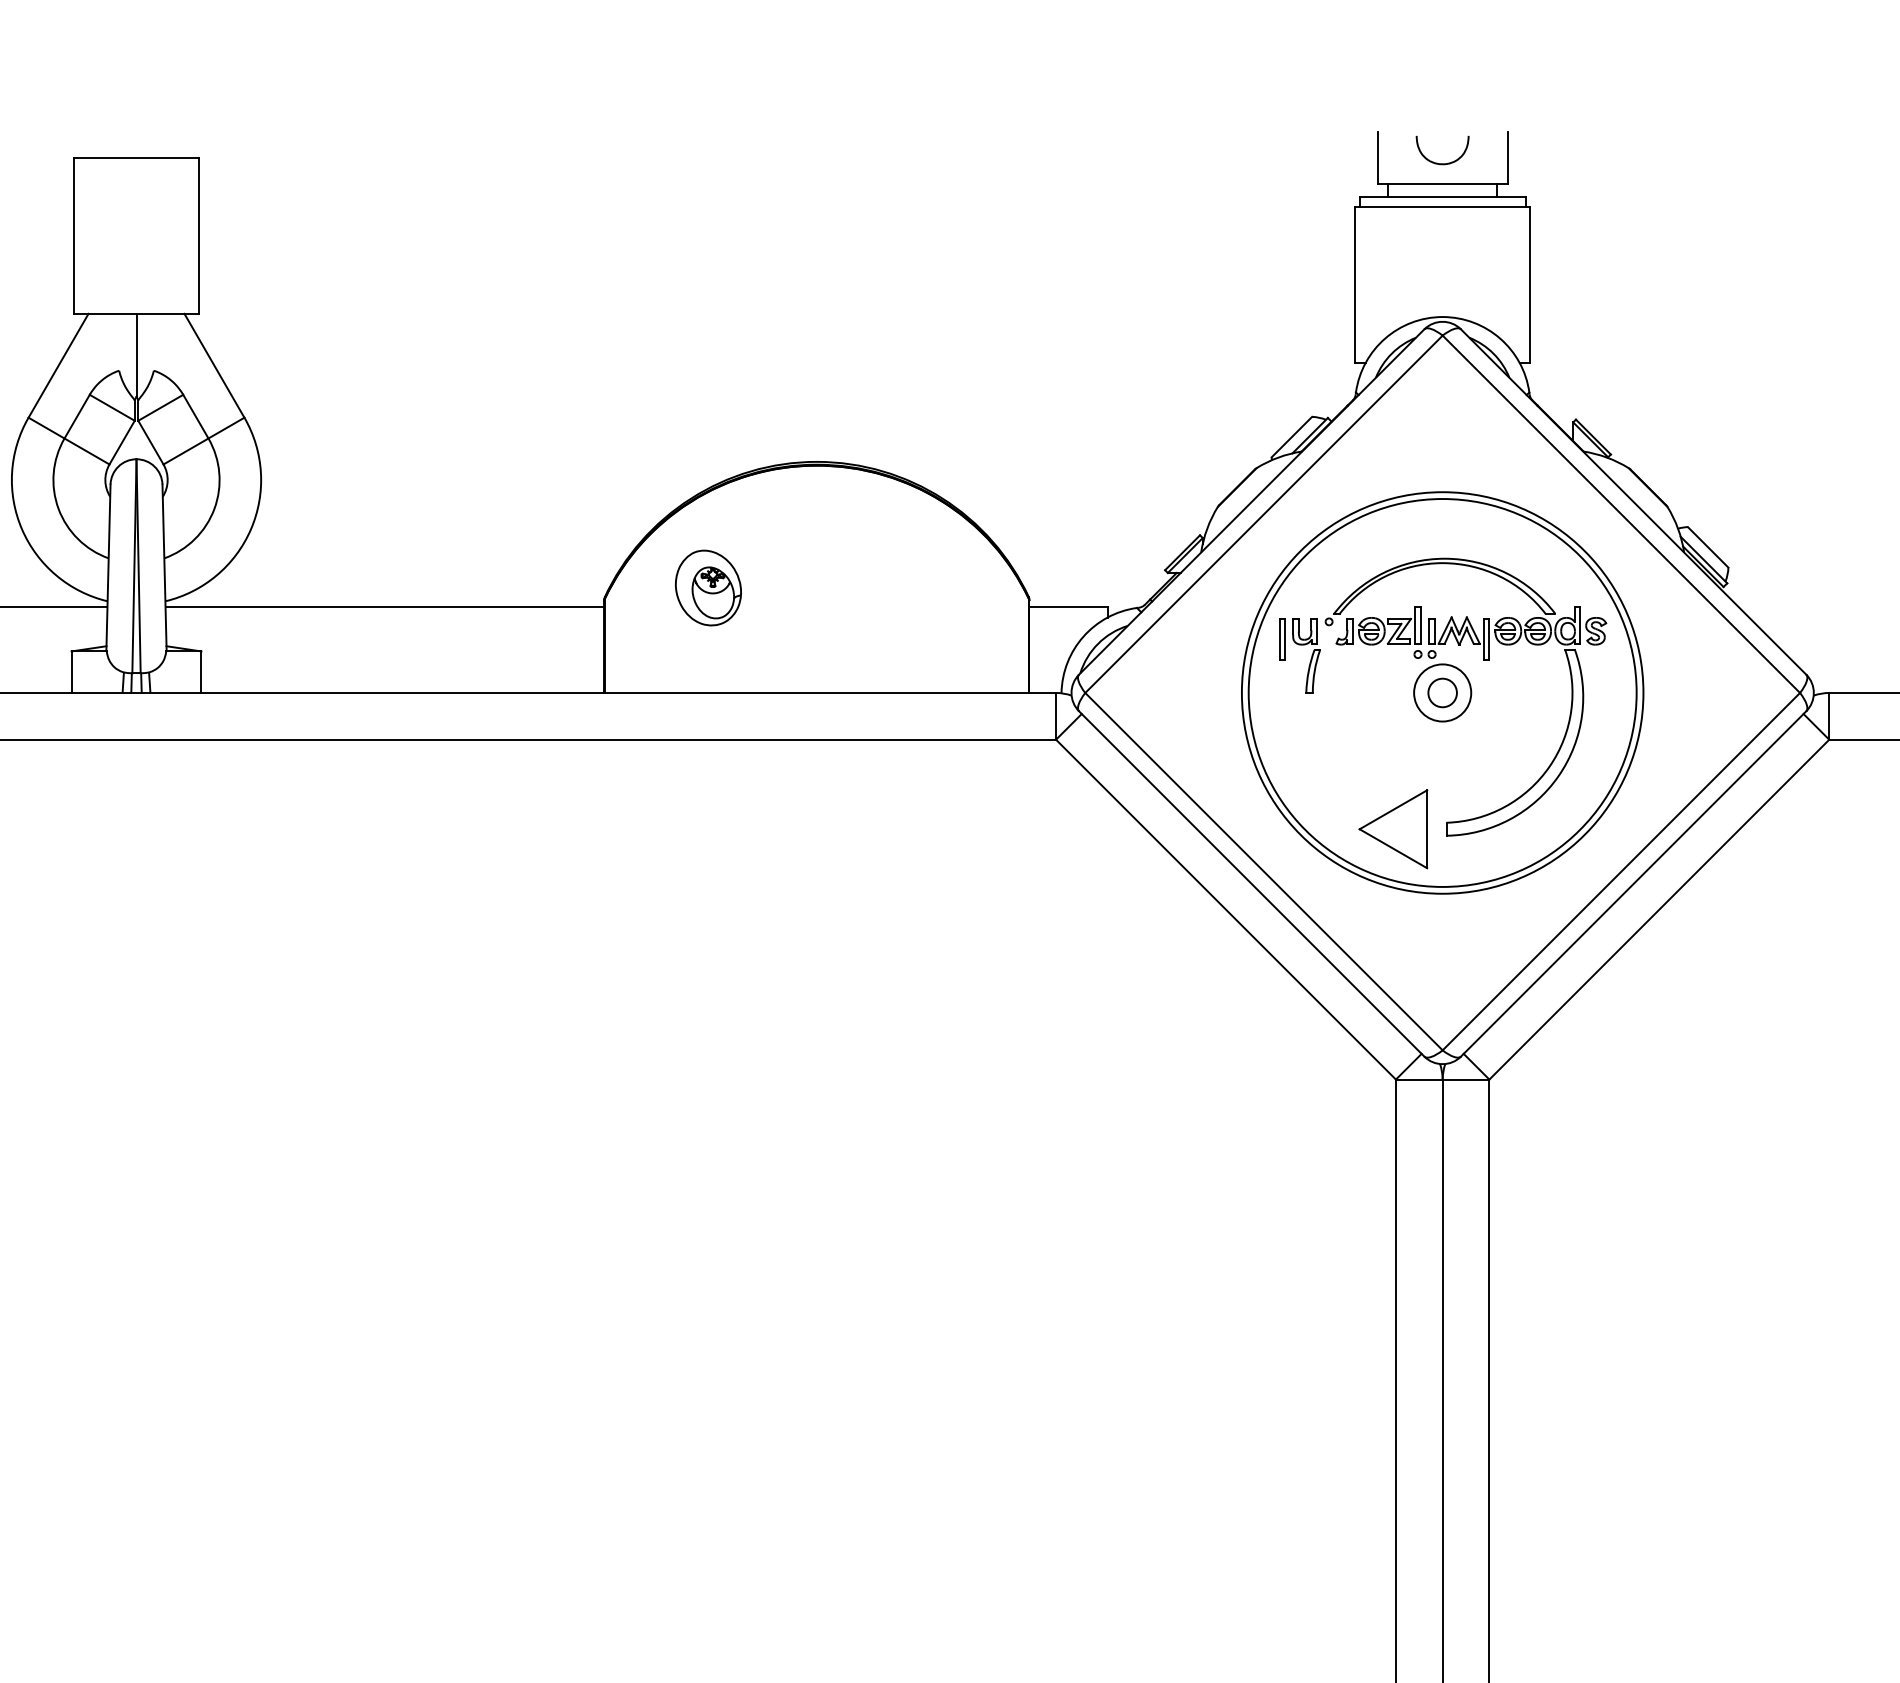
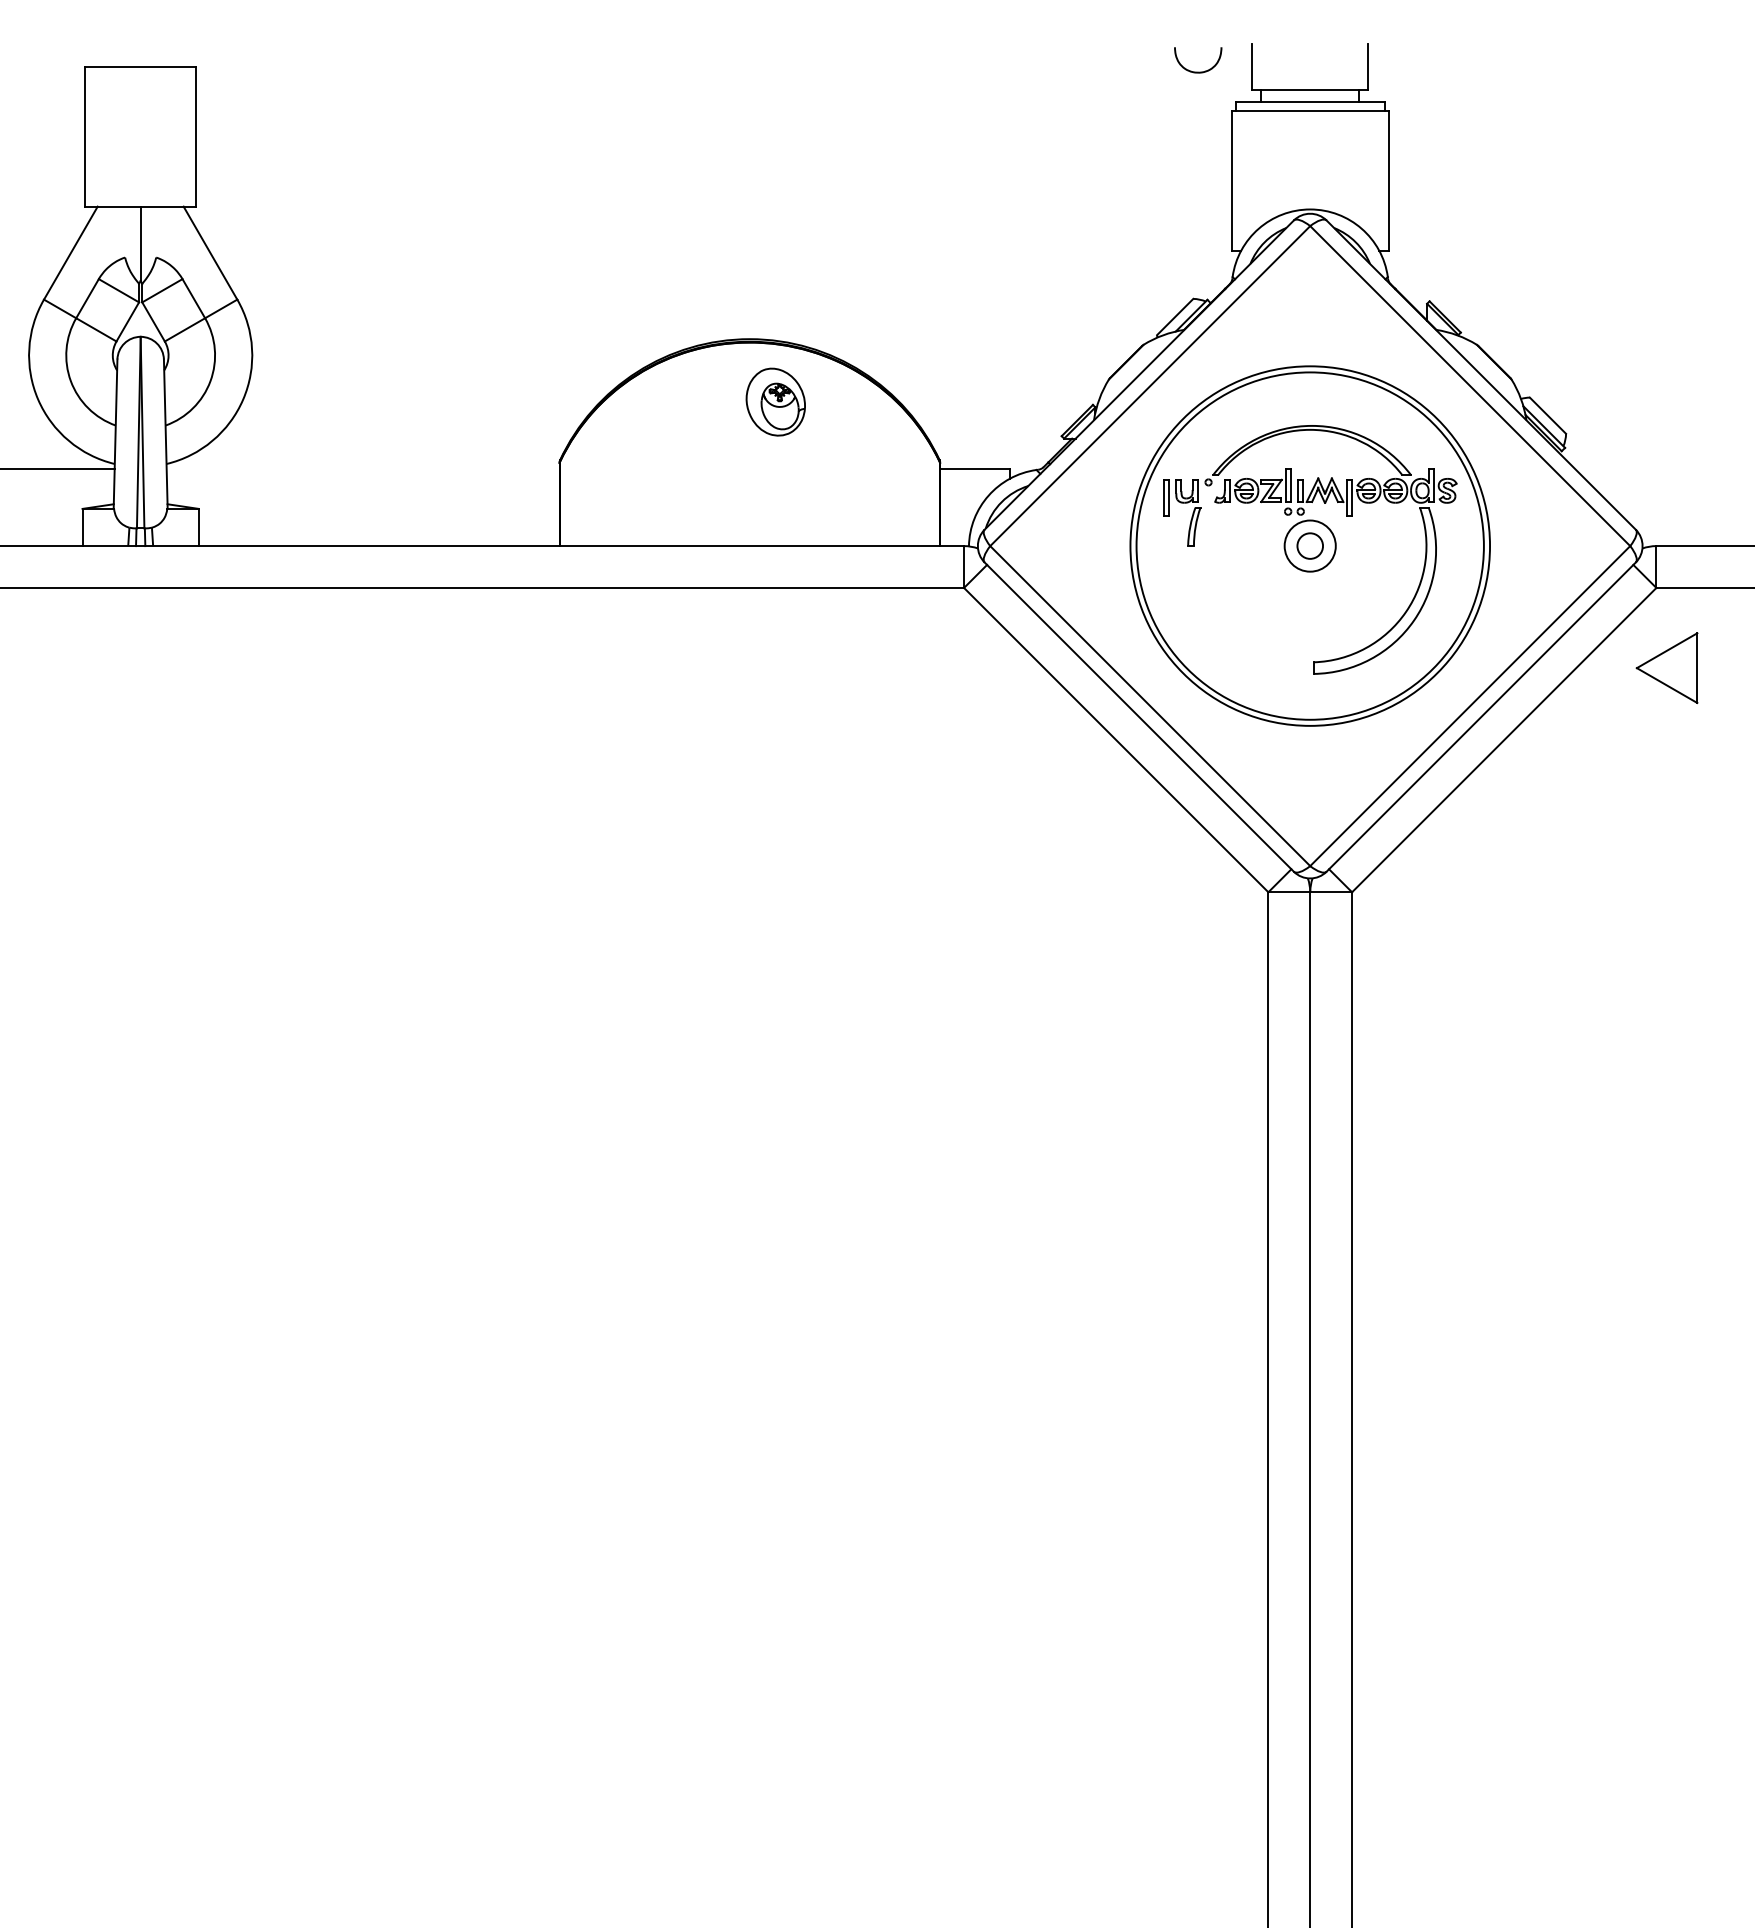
curve: (1442, 162) -> (1198, 71), moved
part: (708, 587) -> (775, 401), moved
line: (384, 607) -> (362, 469), removed
part: (1392, 828) -> (1666, 667), moved

